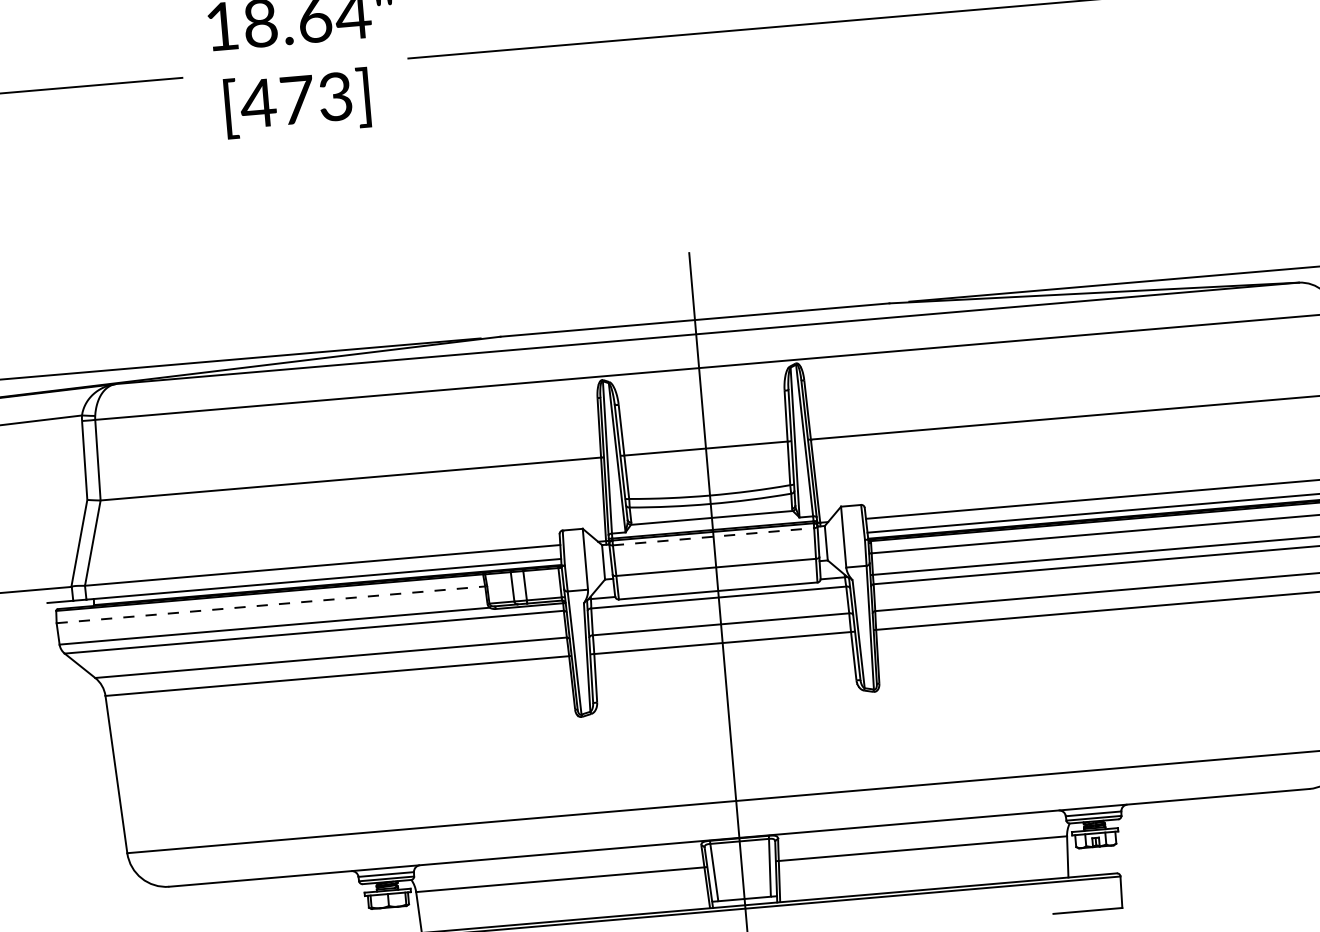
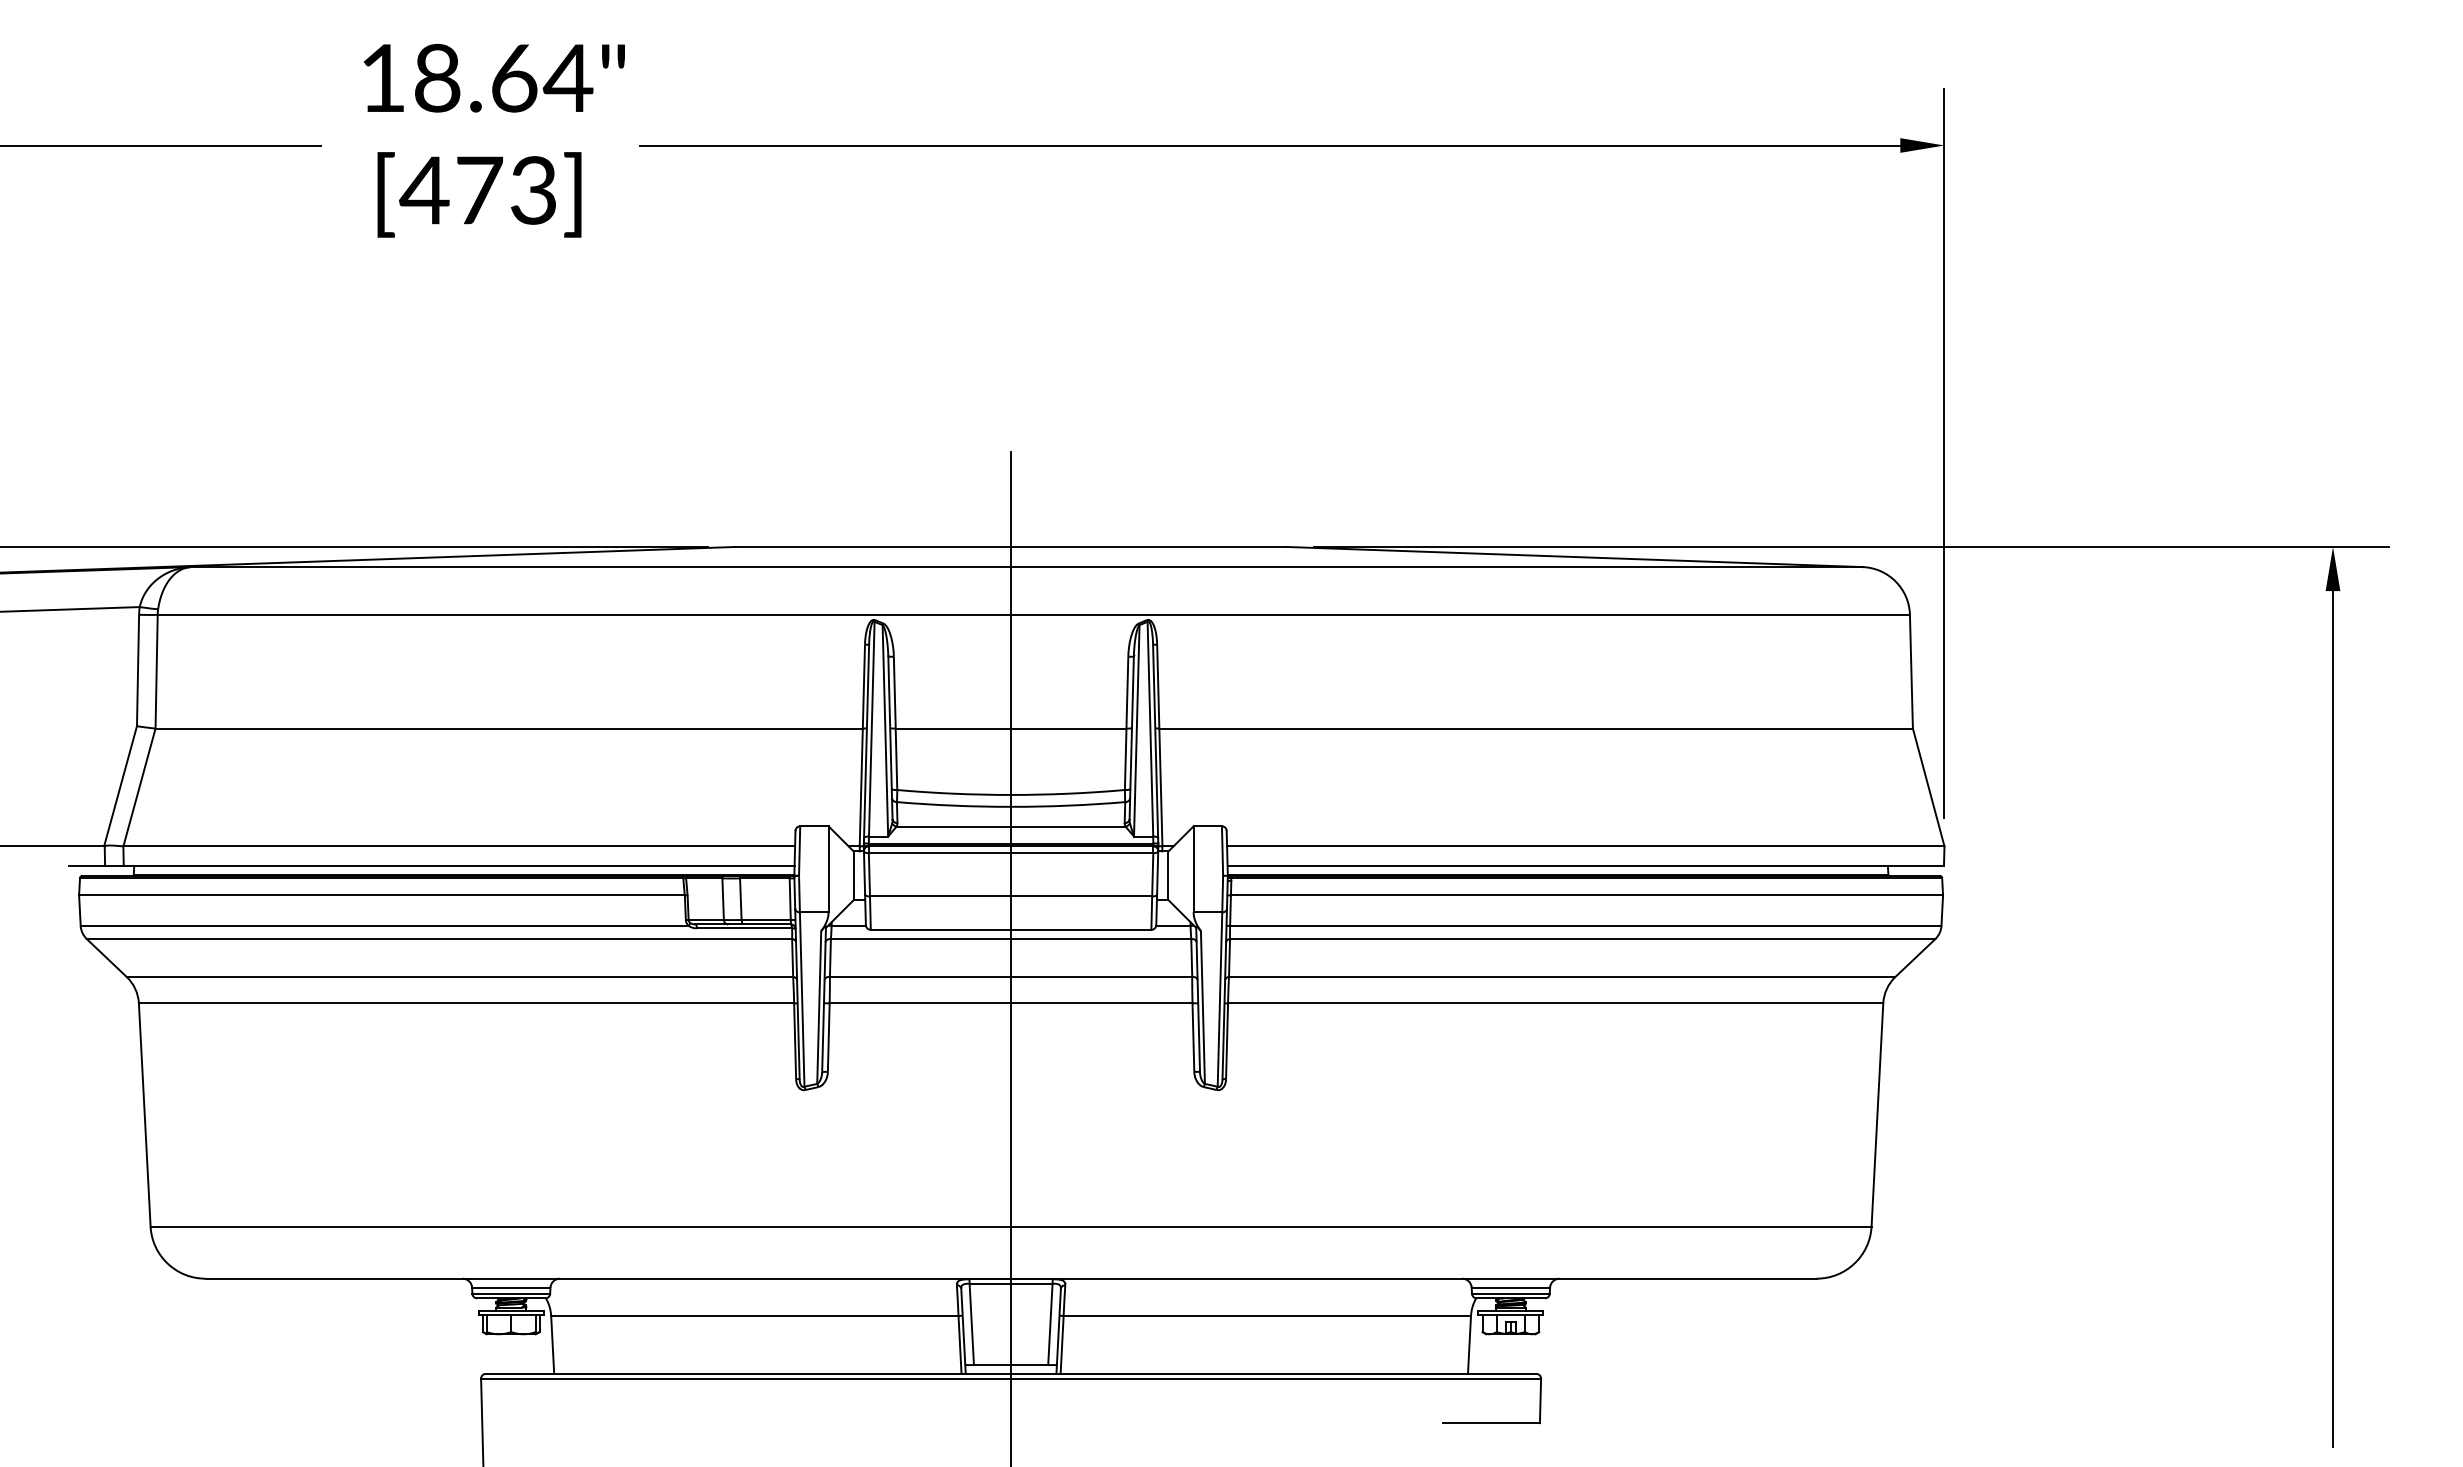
line: (713, 536) -> (1011, 853), dashed -> solid
line: (270, 604) -> (381, 895), dashed -> solid

